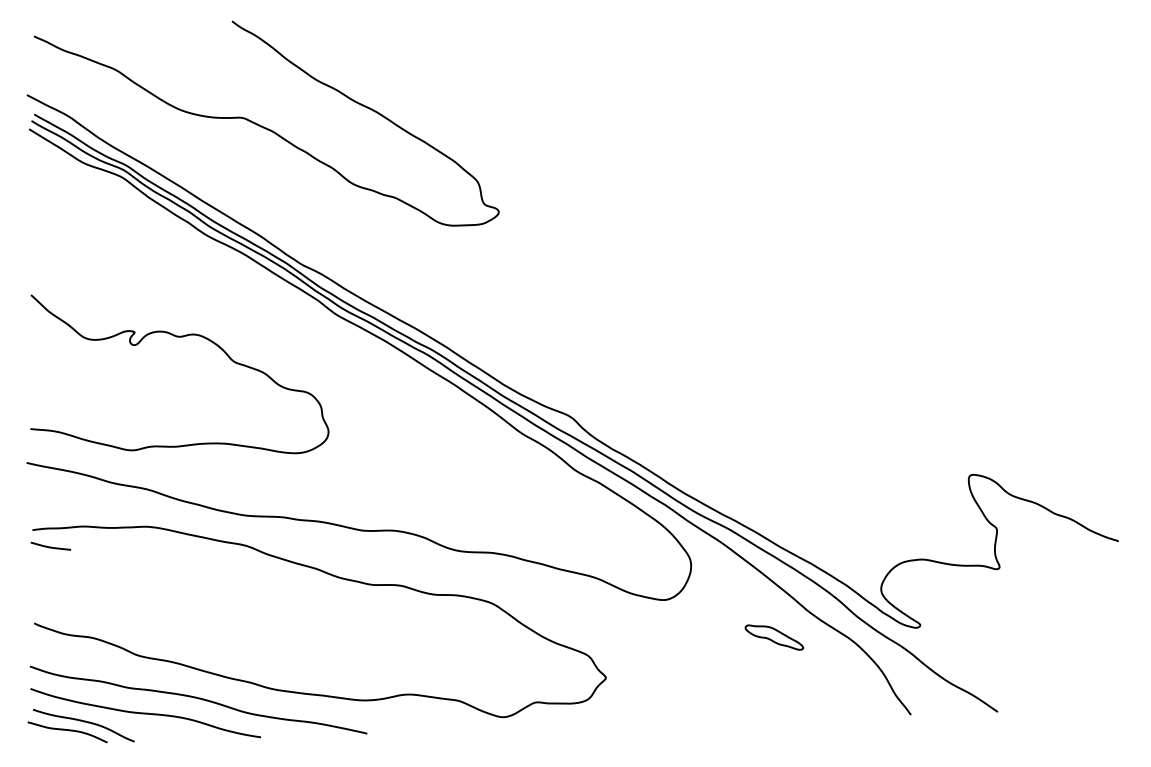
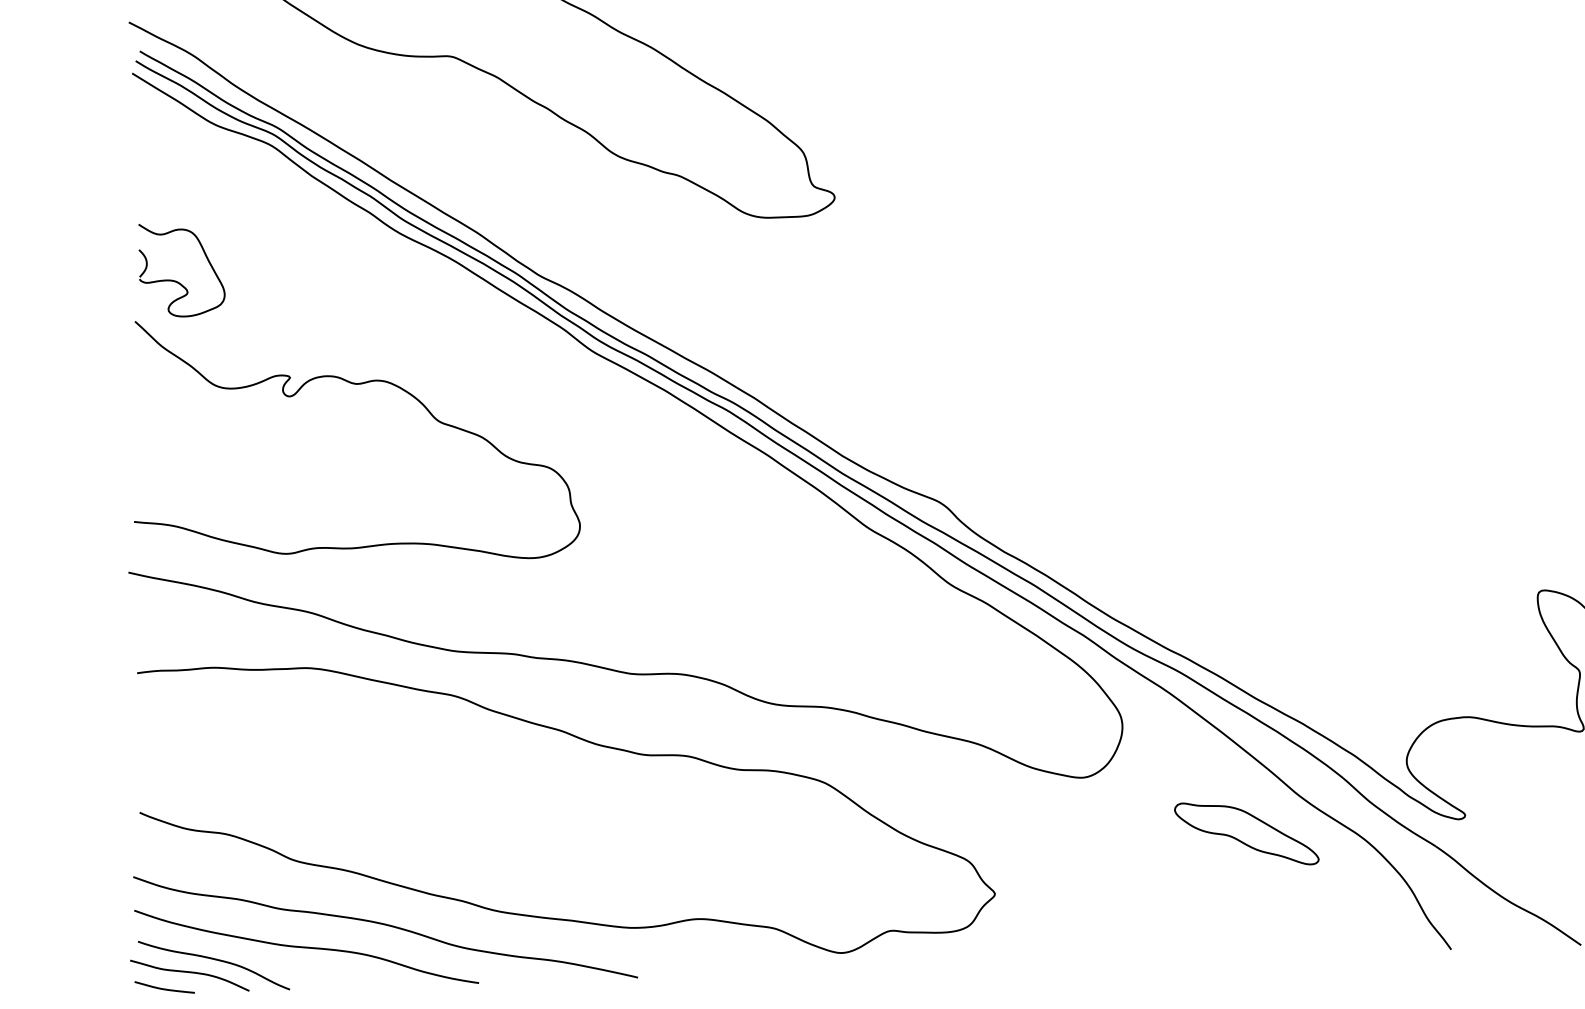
part: (59, 267) -> (177, 280), added
curve: (50, 546) -> (164, 987), moved
part: (774, 637) -> (1247, 833), size x1.67

